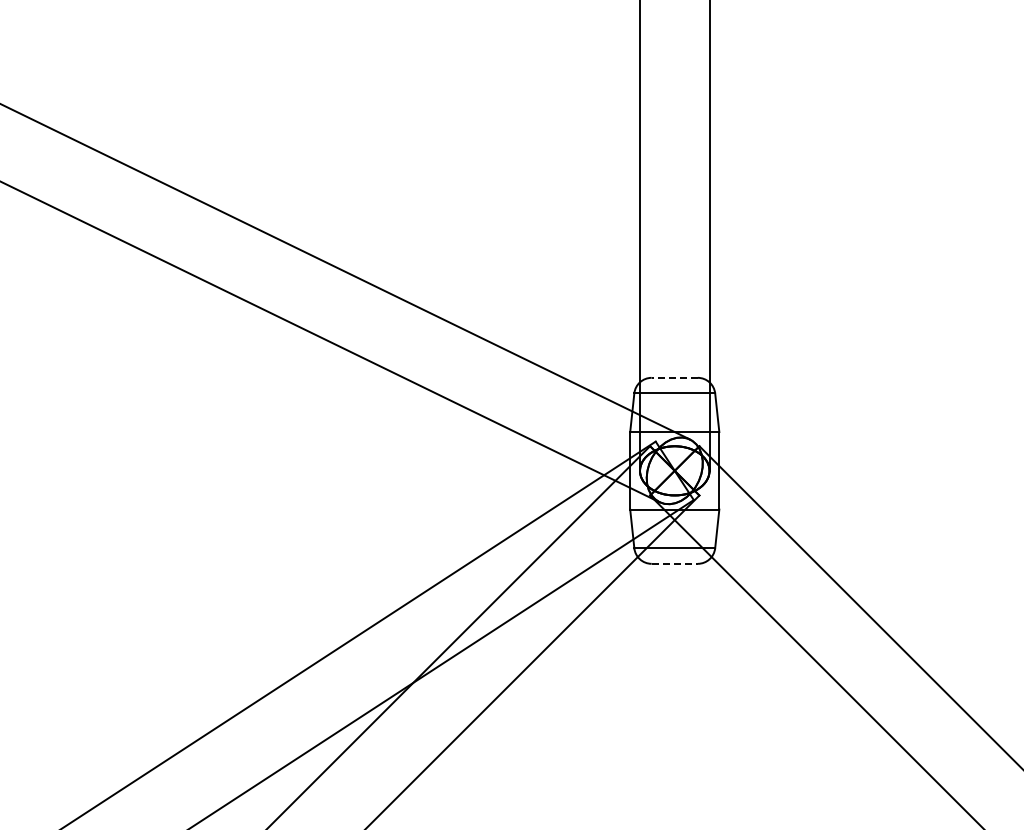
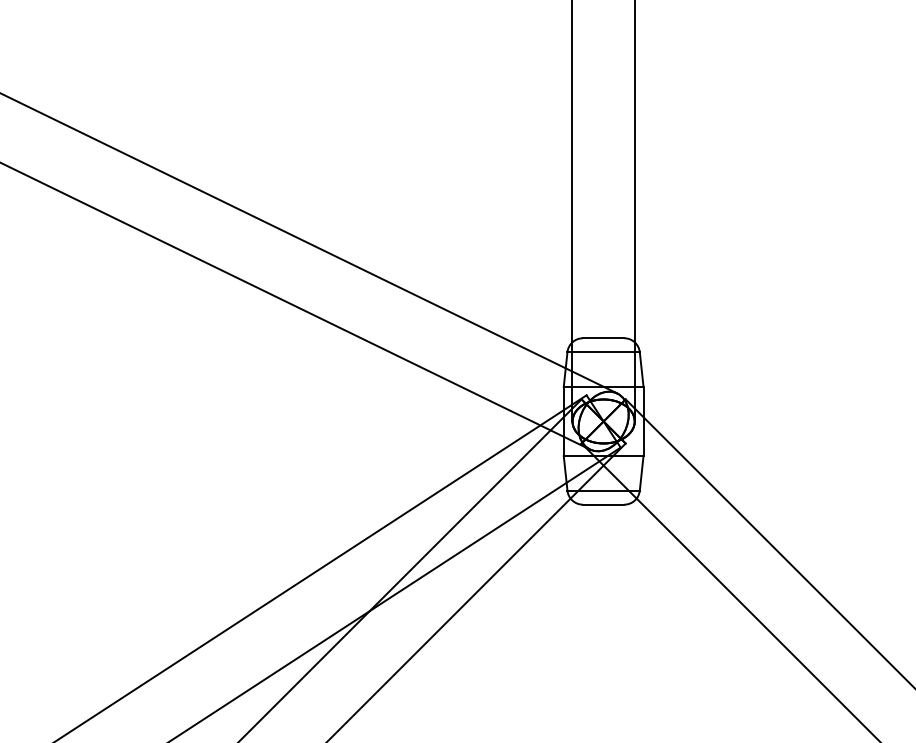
line: (674, 377) -> (603, 337), dashed -> solid
line: (675, 563) -> (604, 504), dashed -> solid

